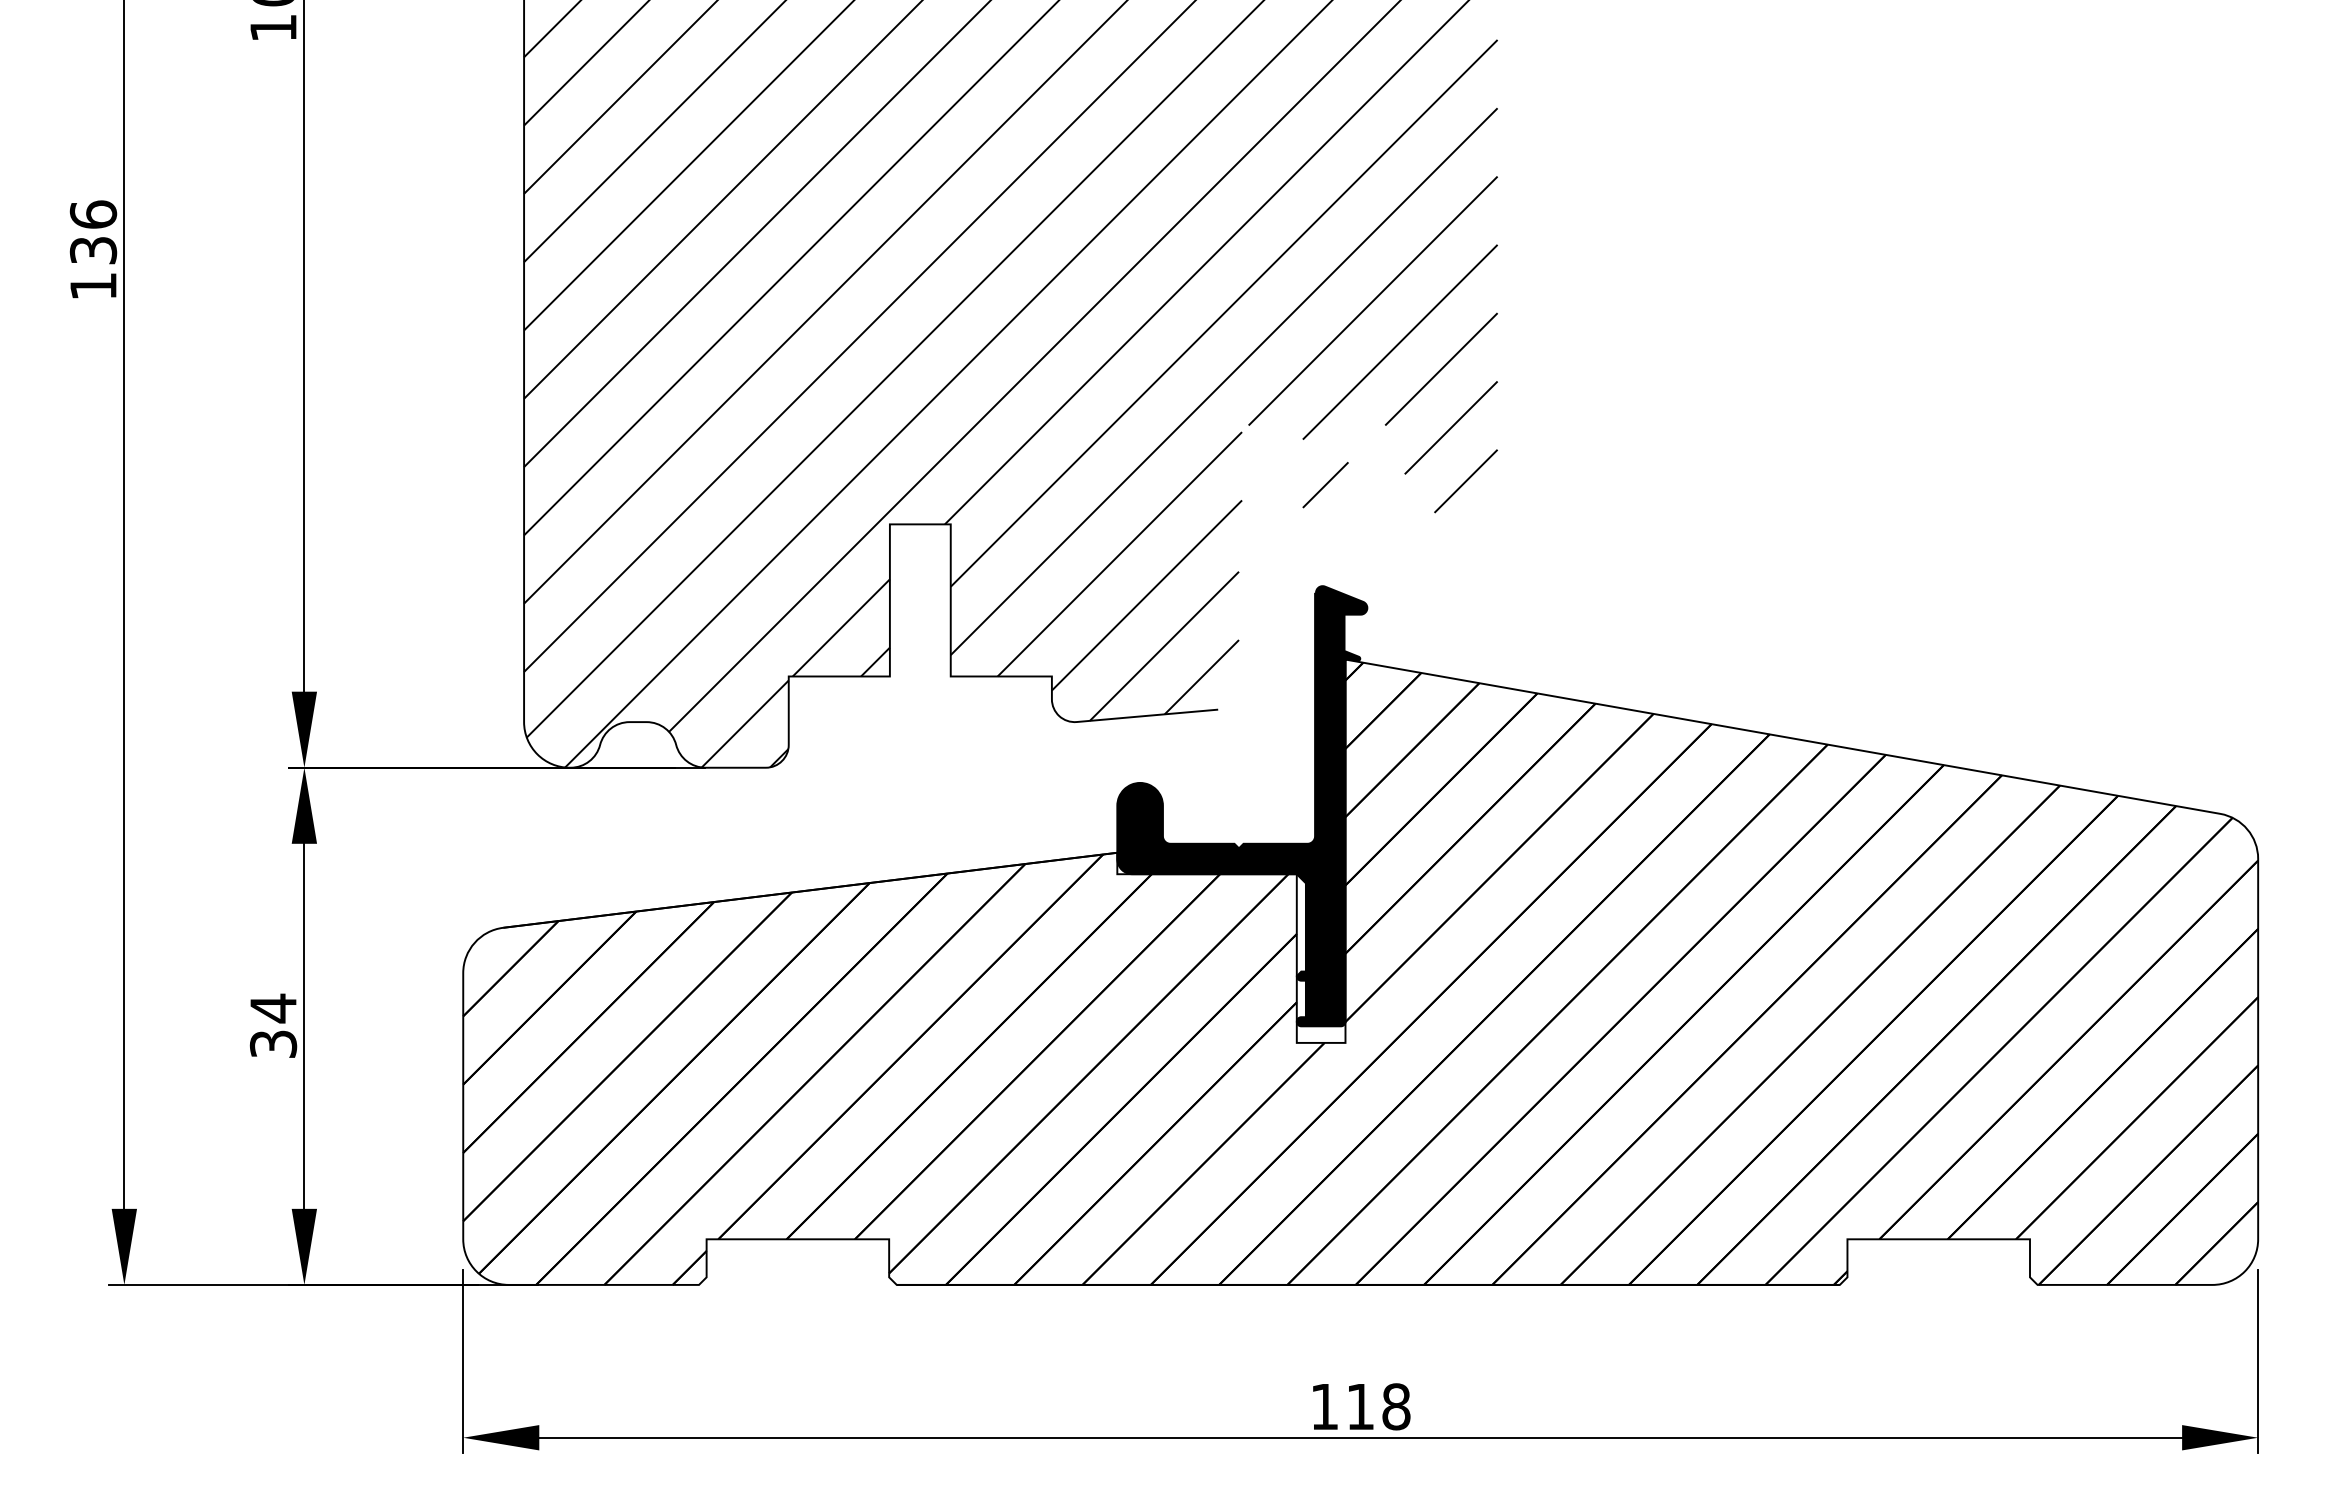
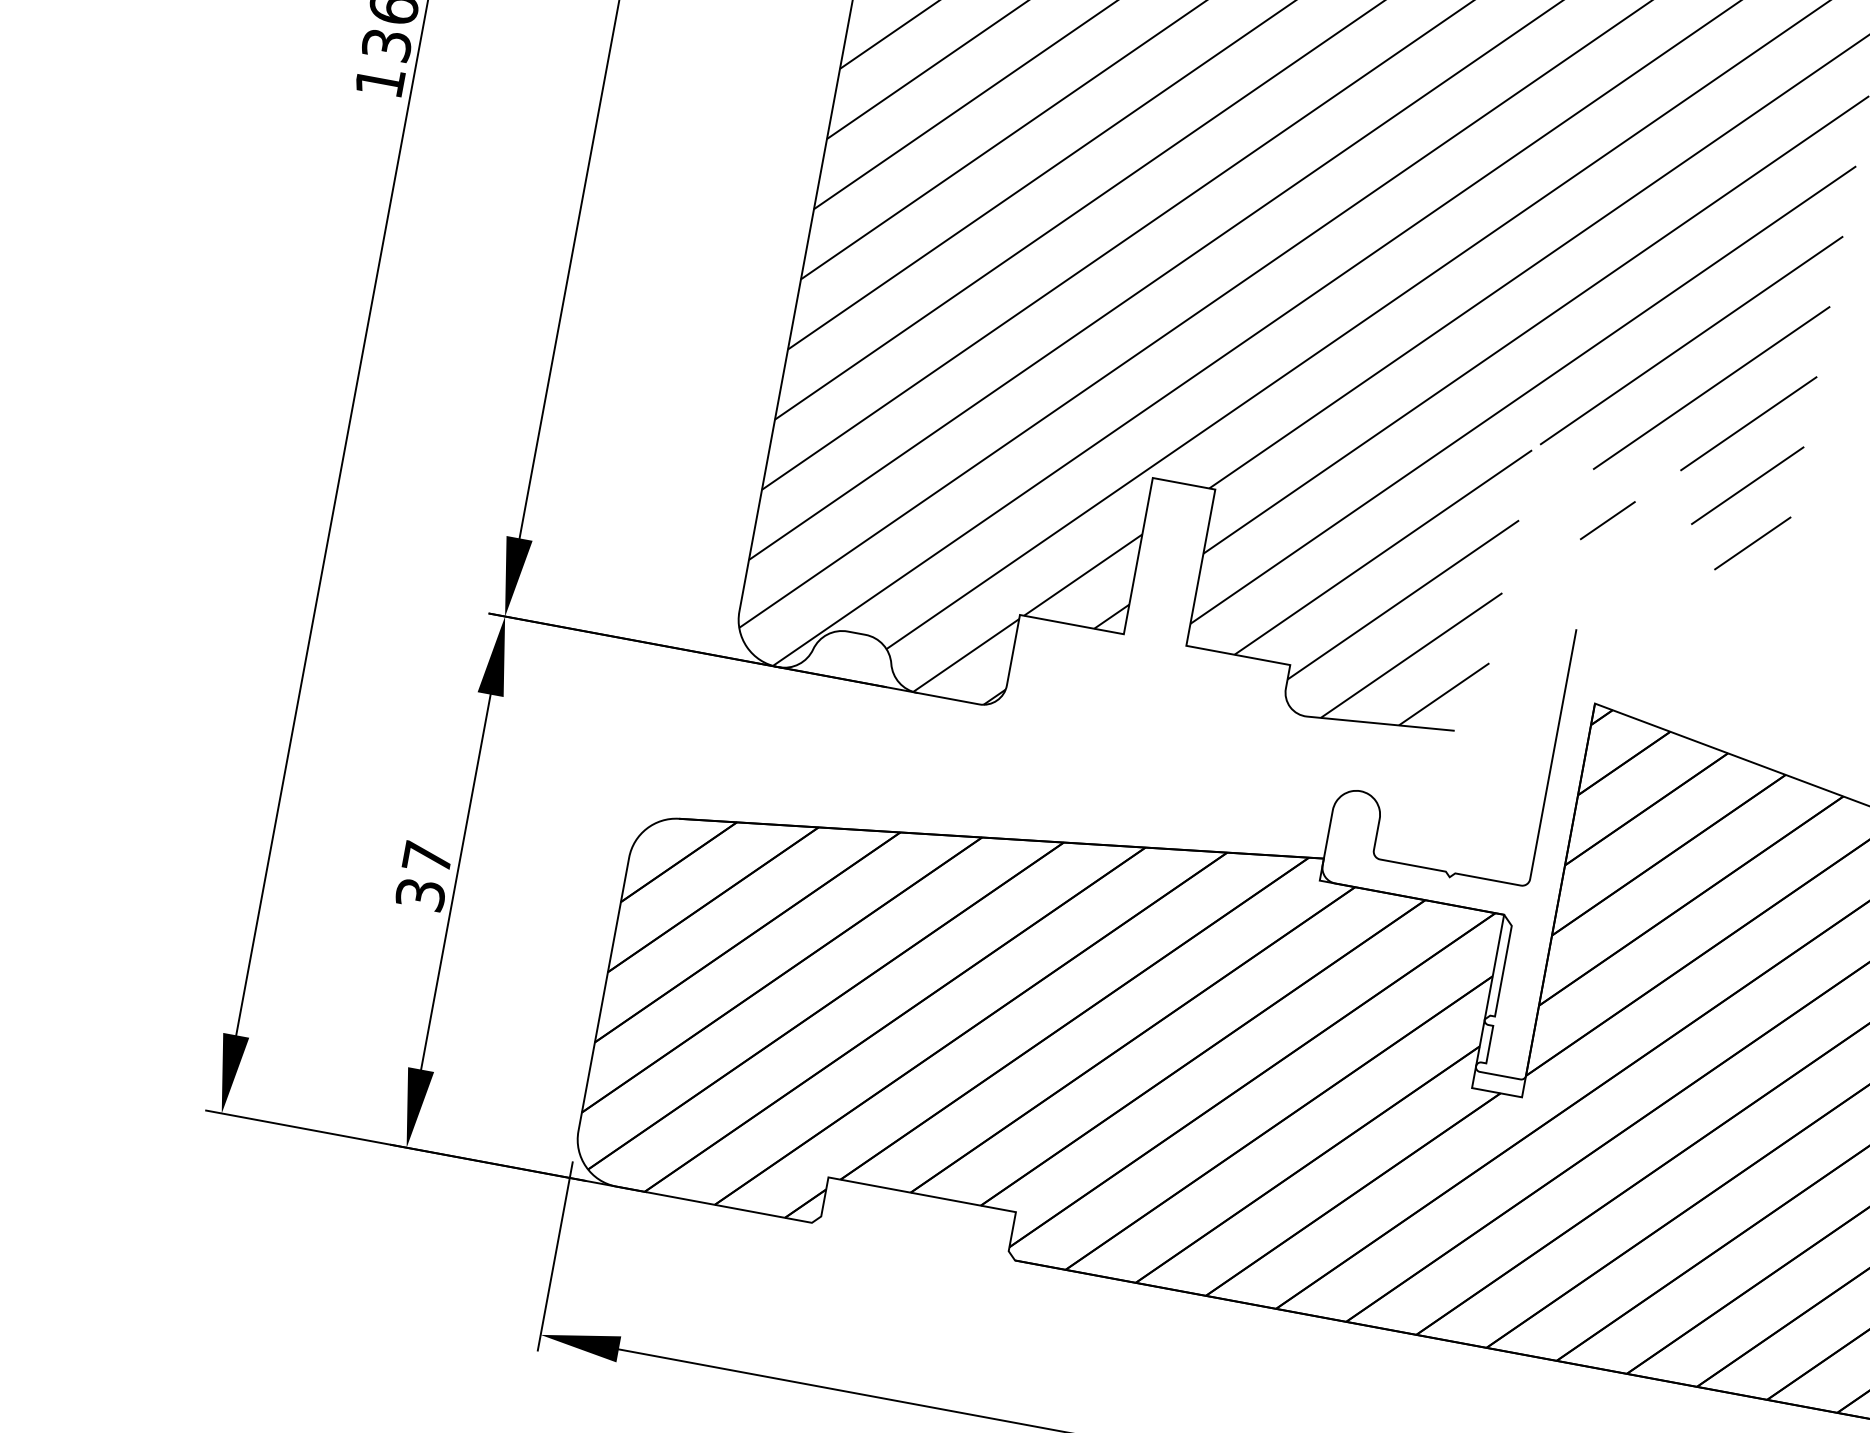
fill: (1242, 805) -> (1461, 833), removed
text: (273, 1008) -> (427, 857), 34 -> 37

